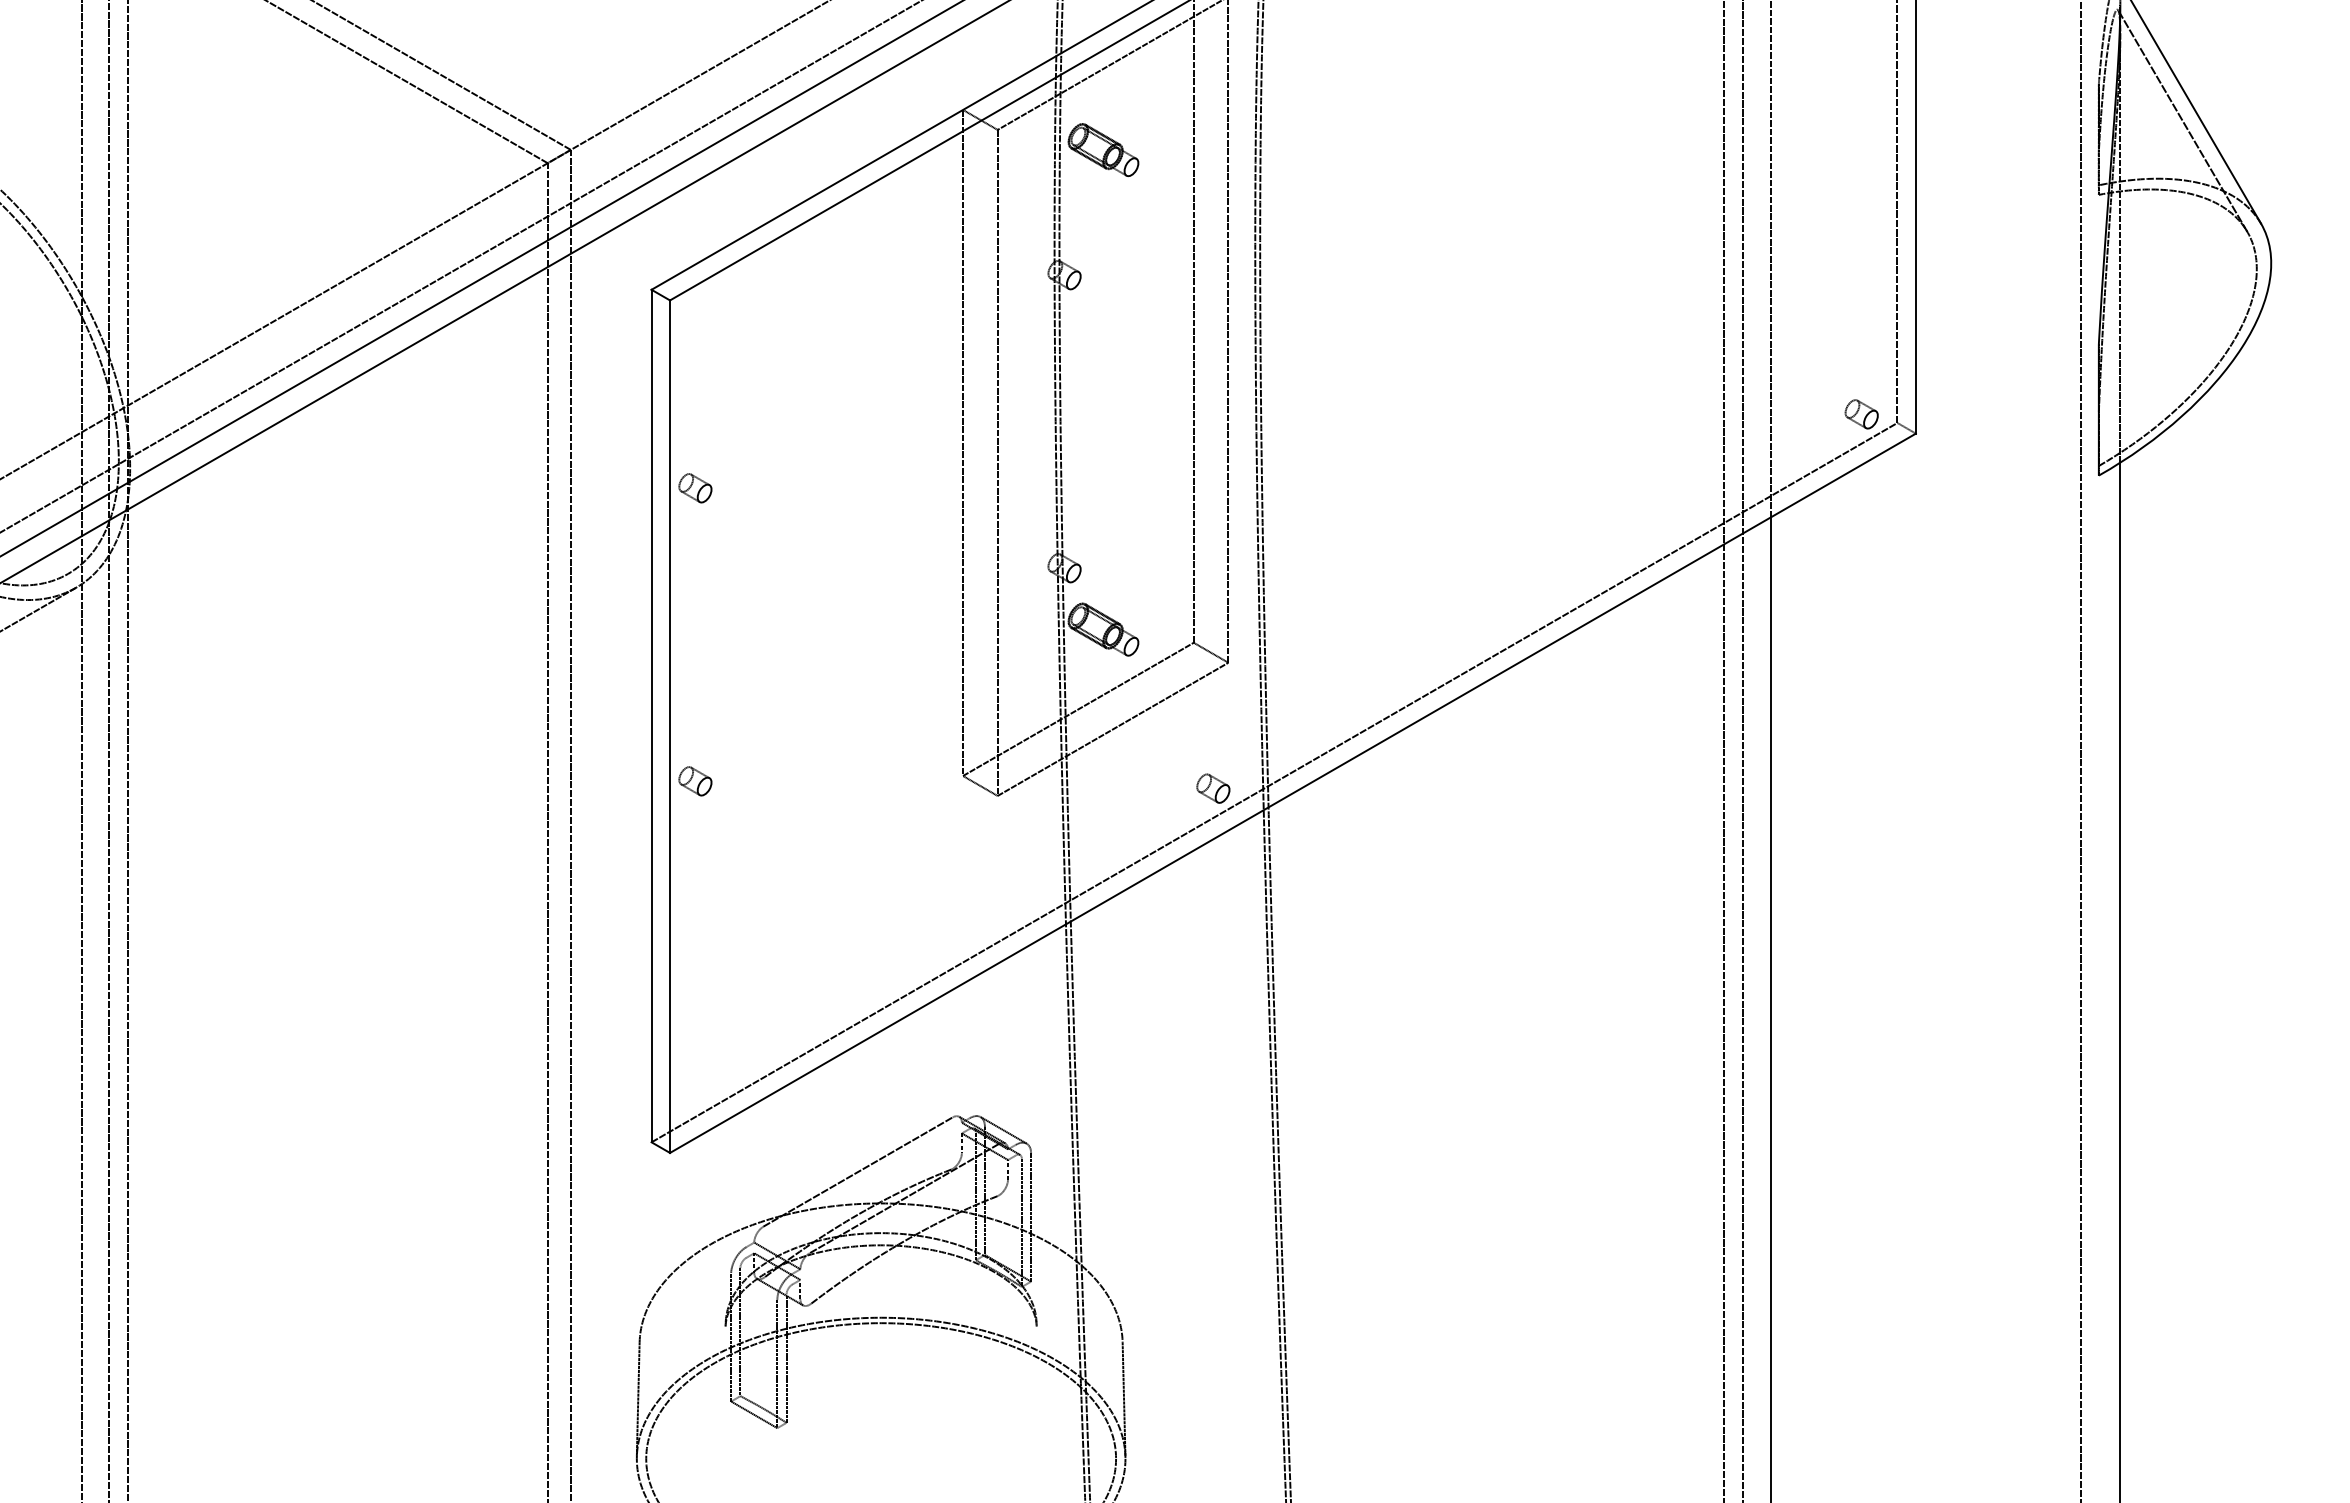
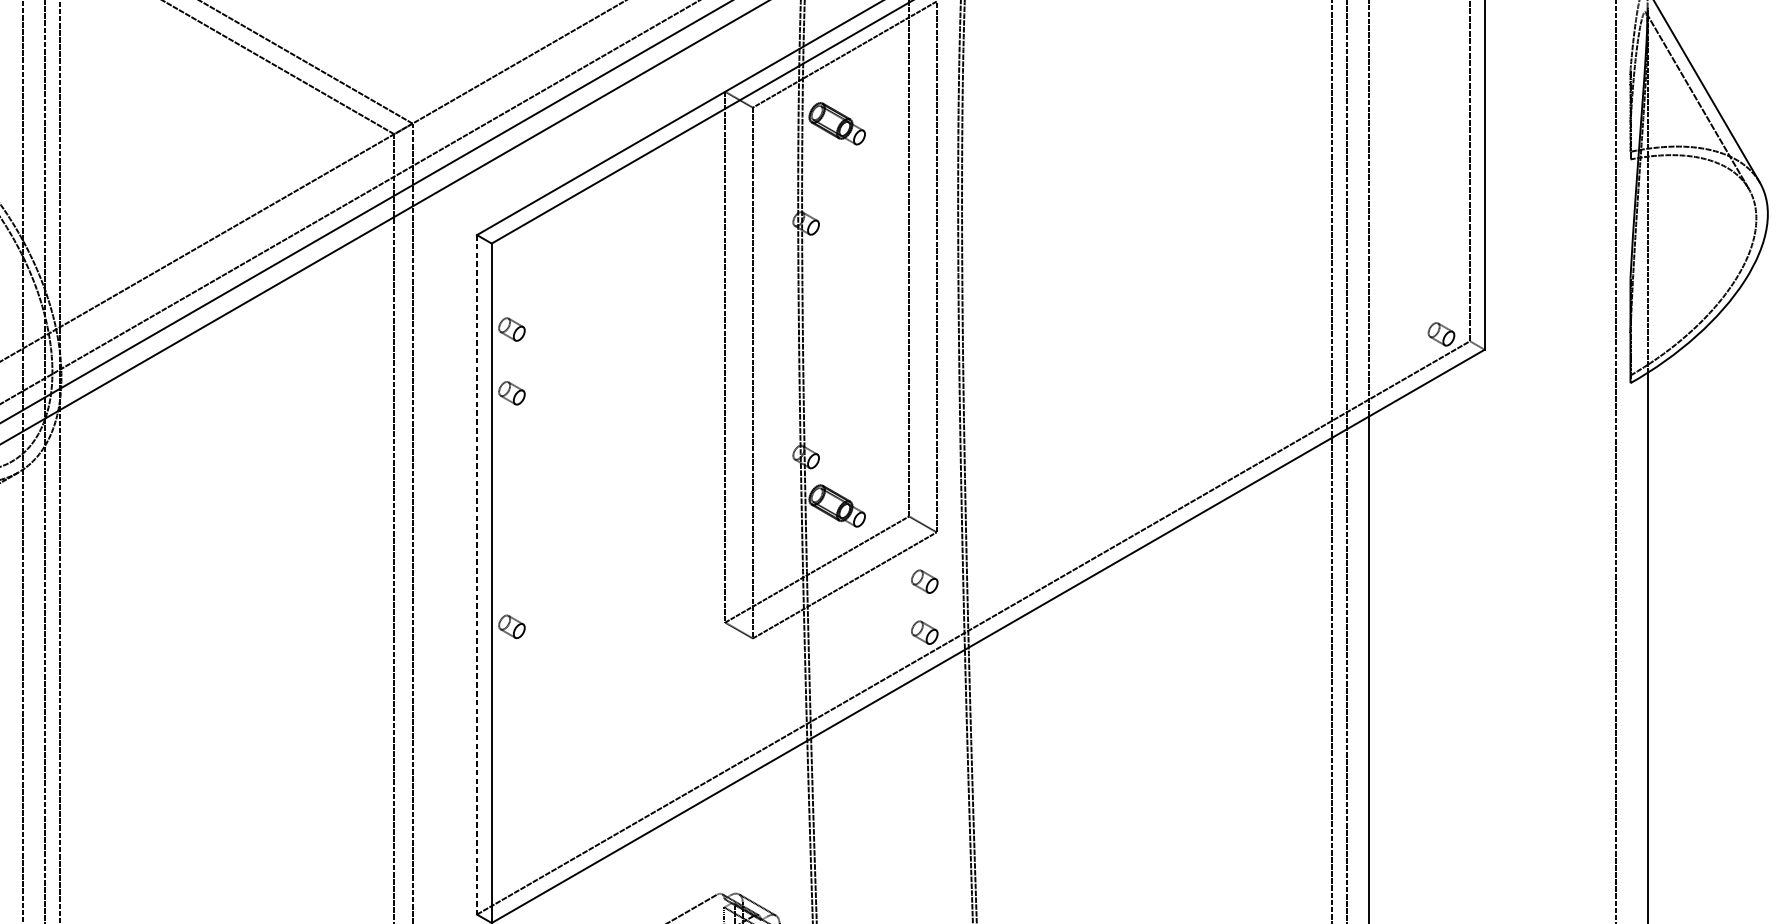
part: (695, 408) -> (512, 329), added
line: (651, 716) -> (476, 575), solid -> dashed
part: (1213, 724) -> (924, 581), added

